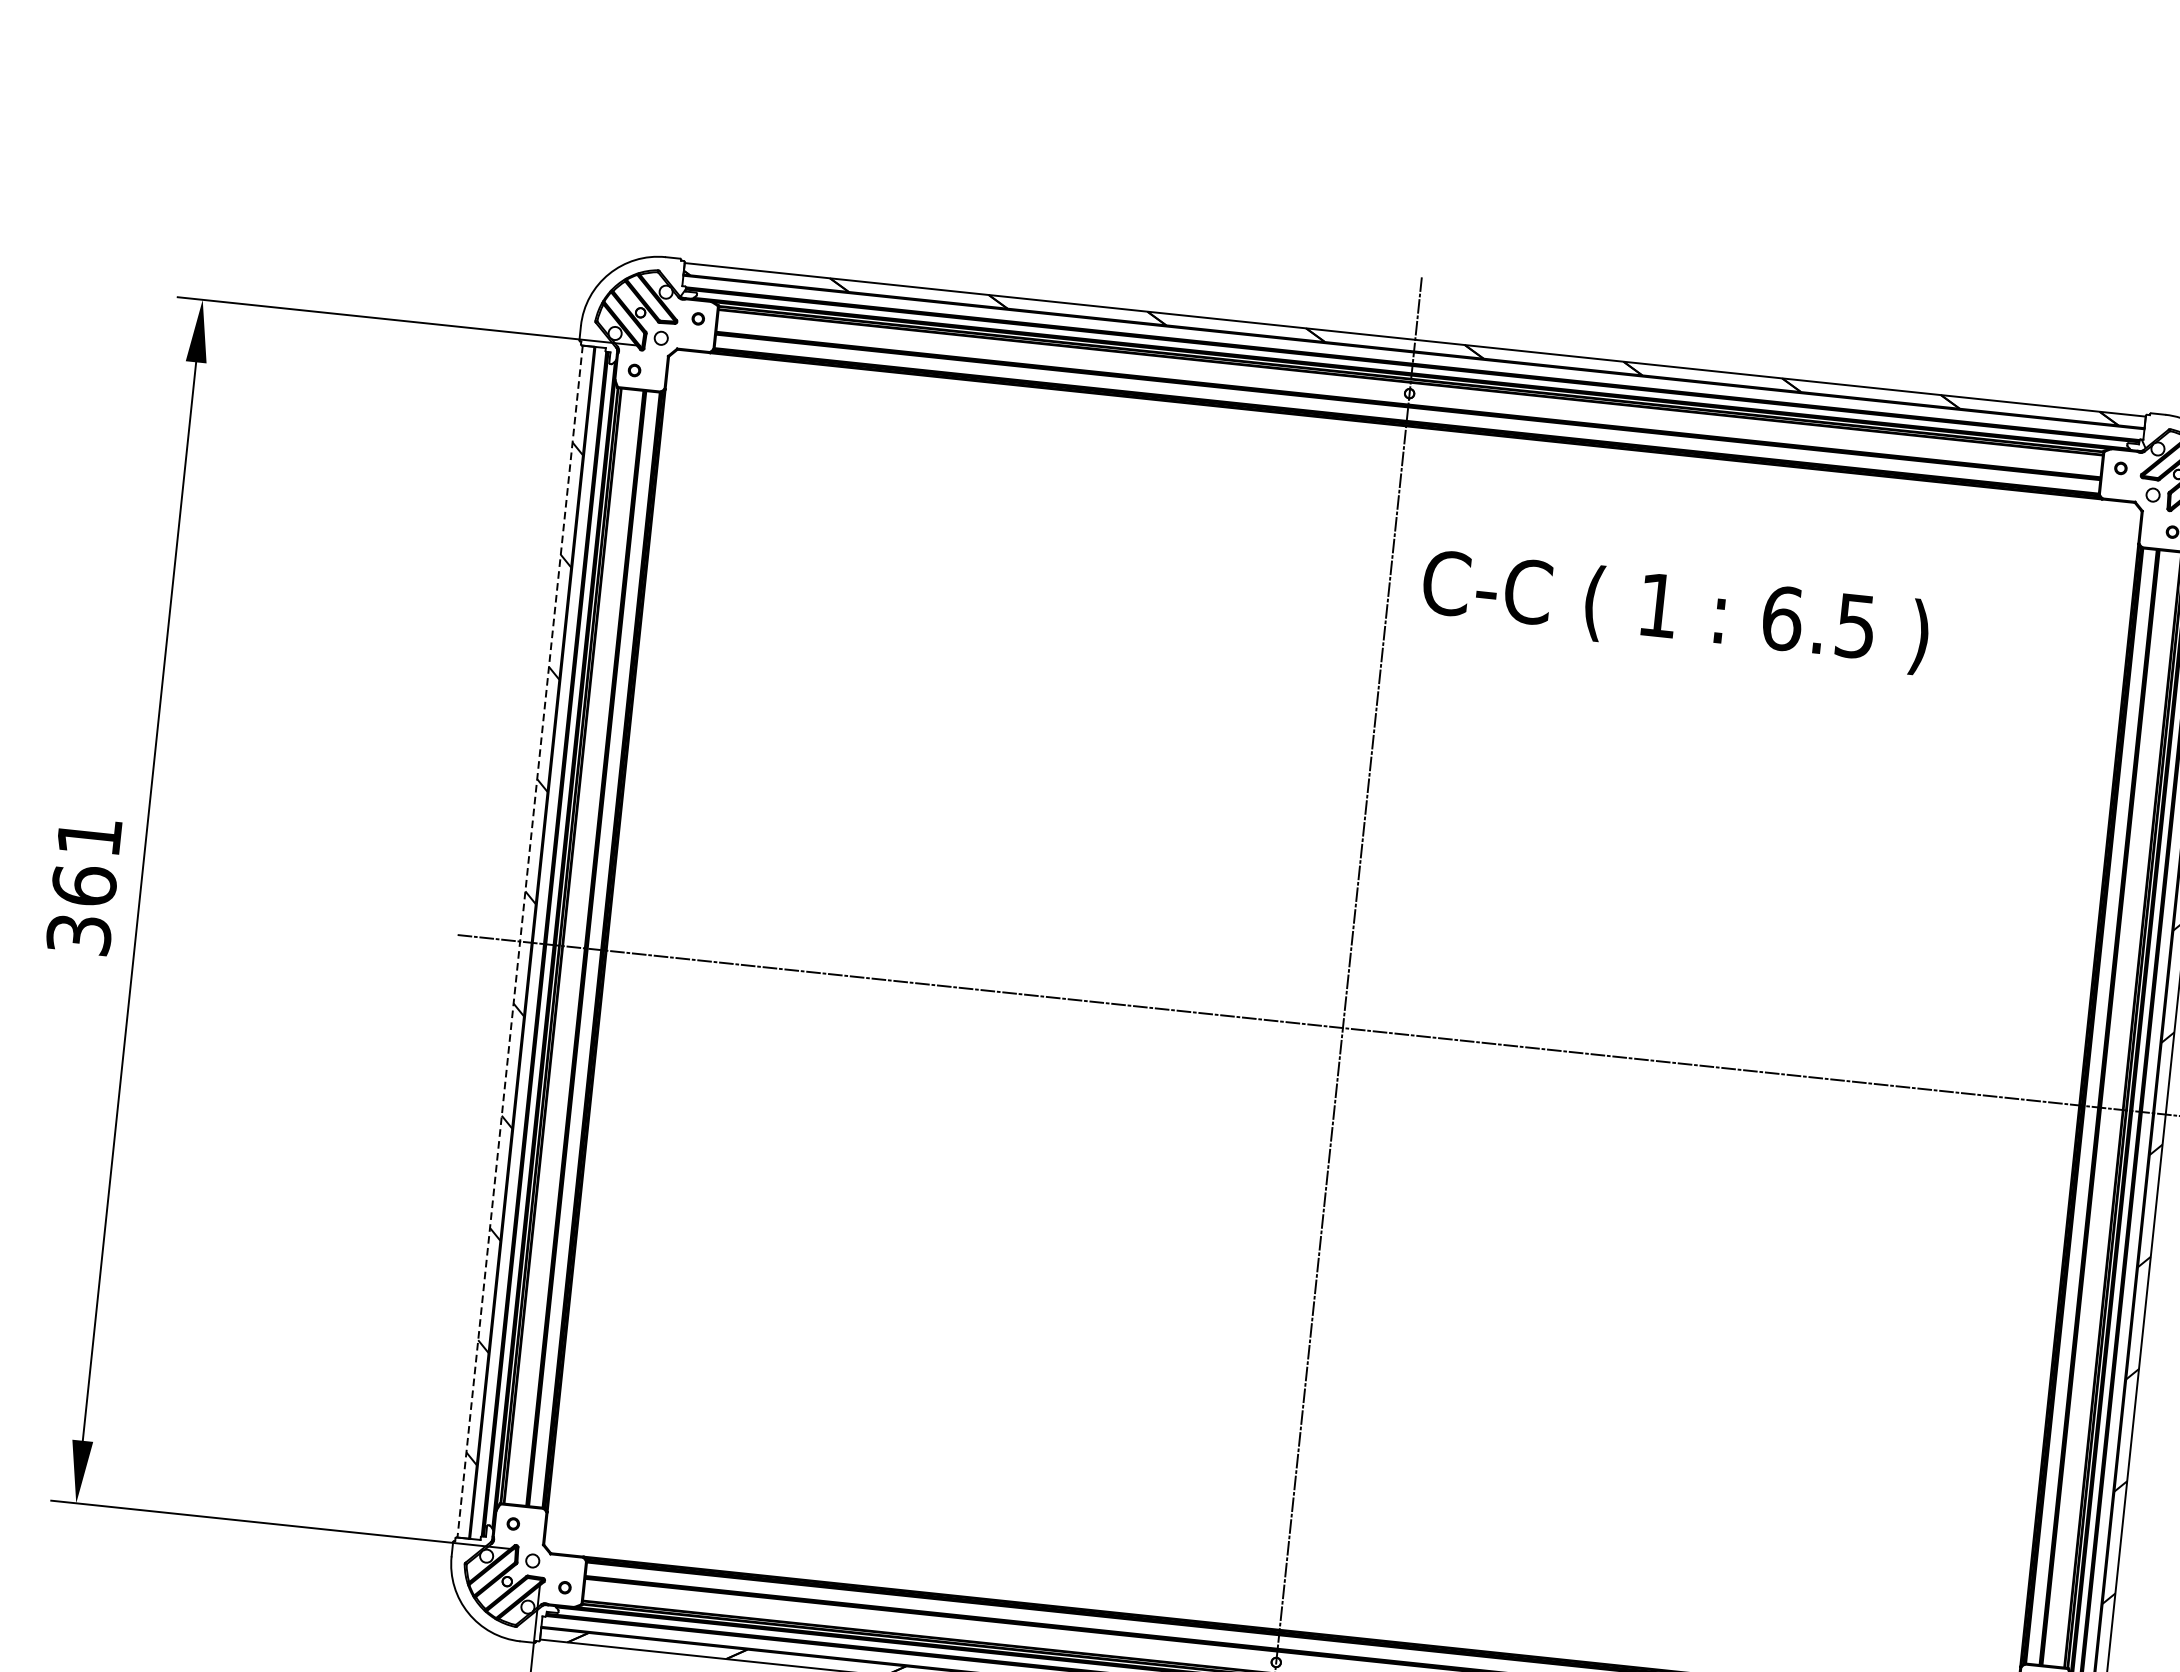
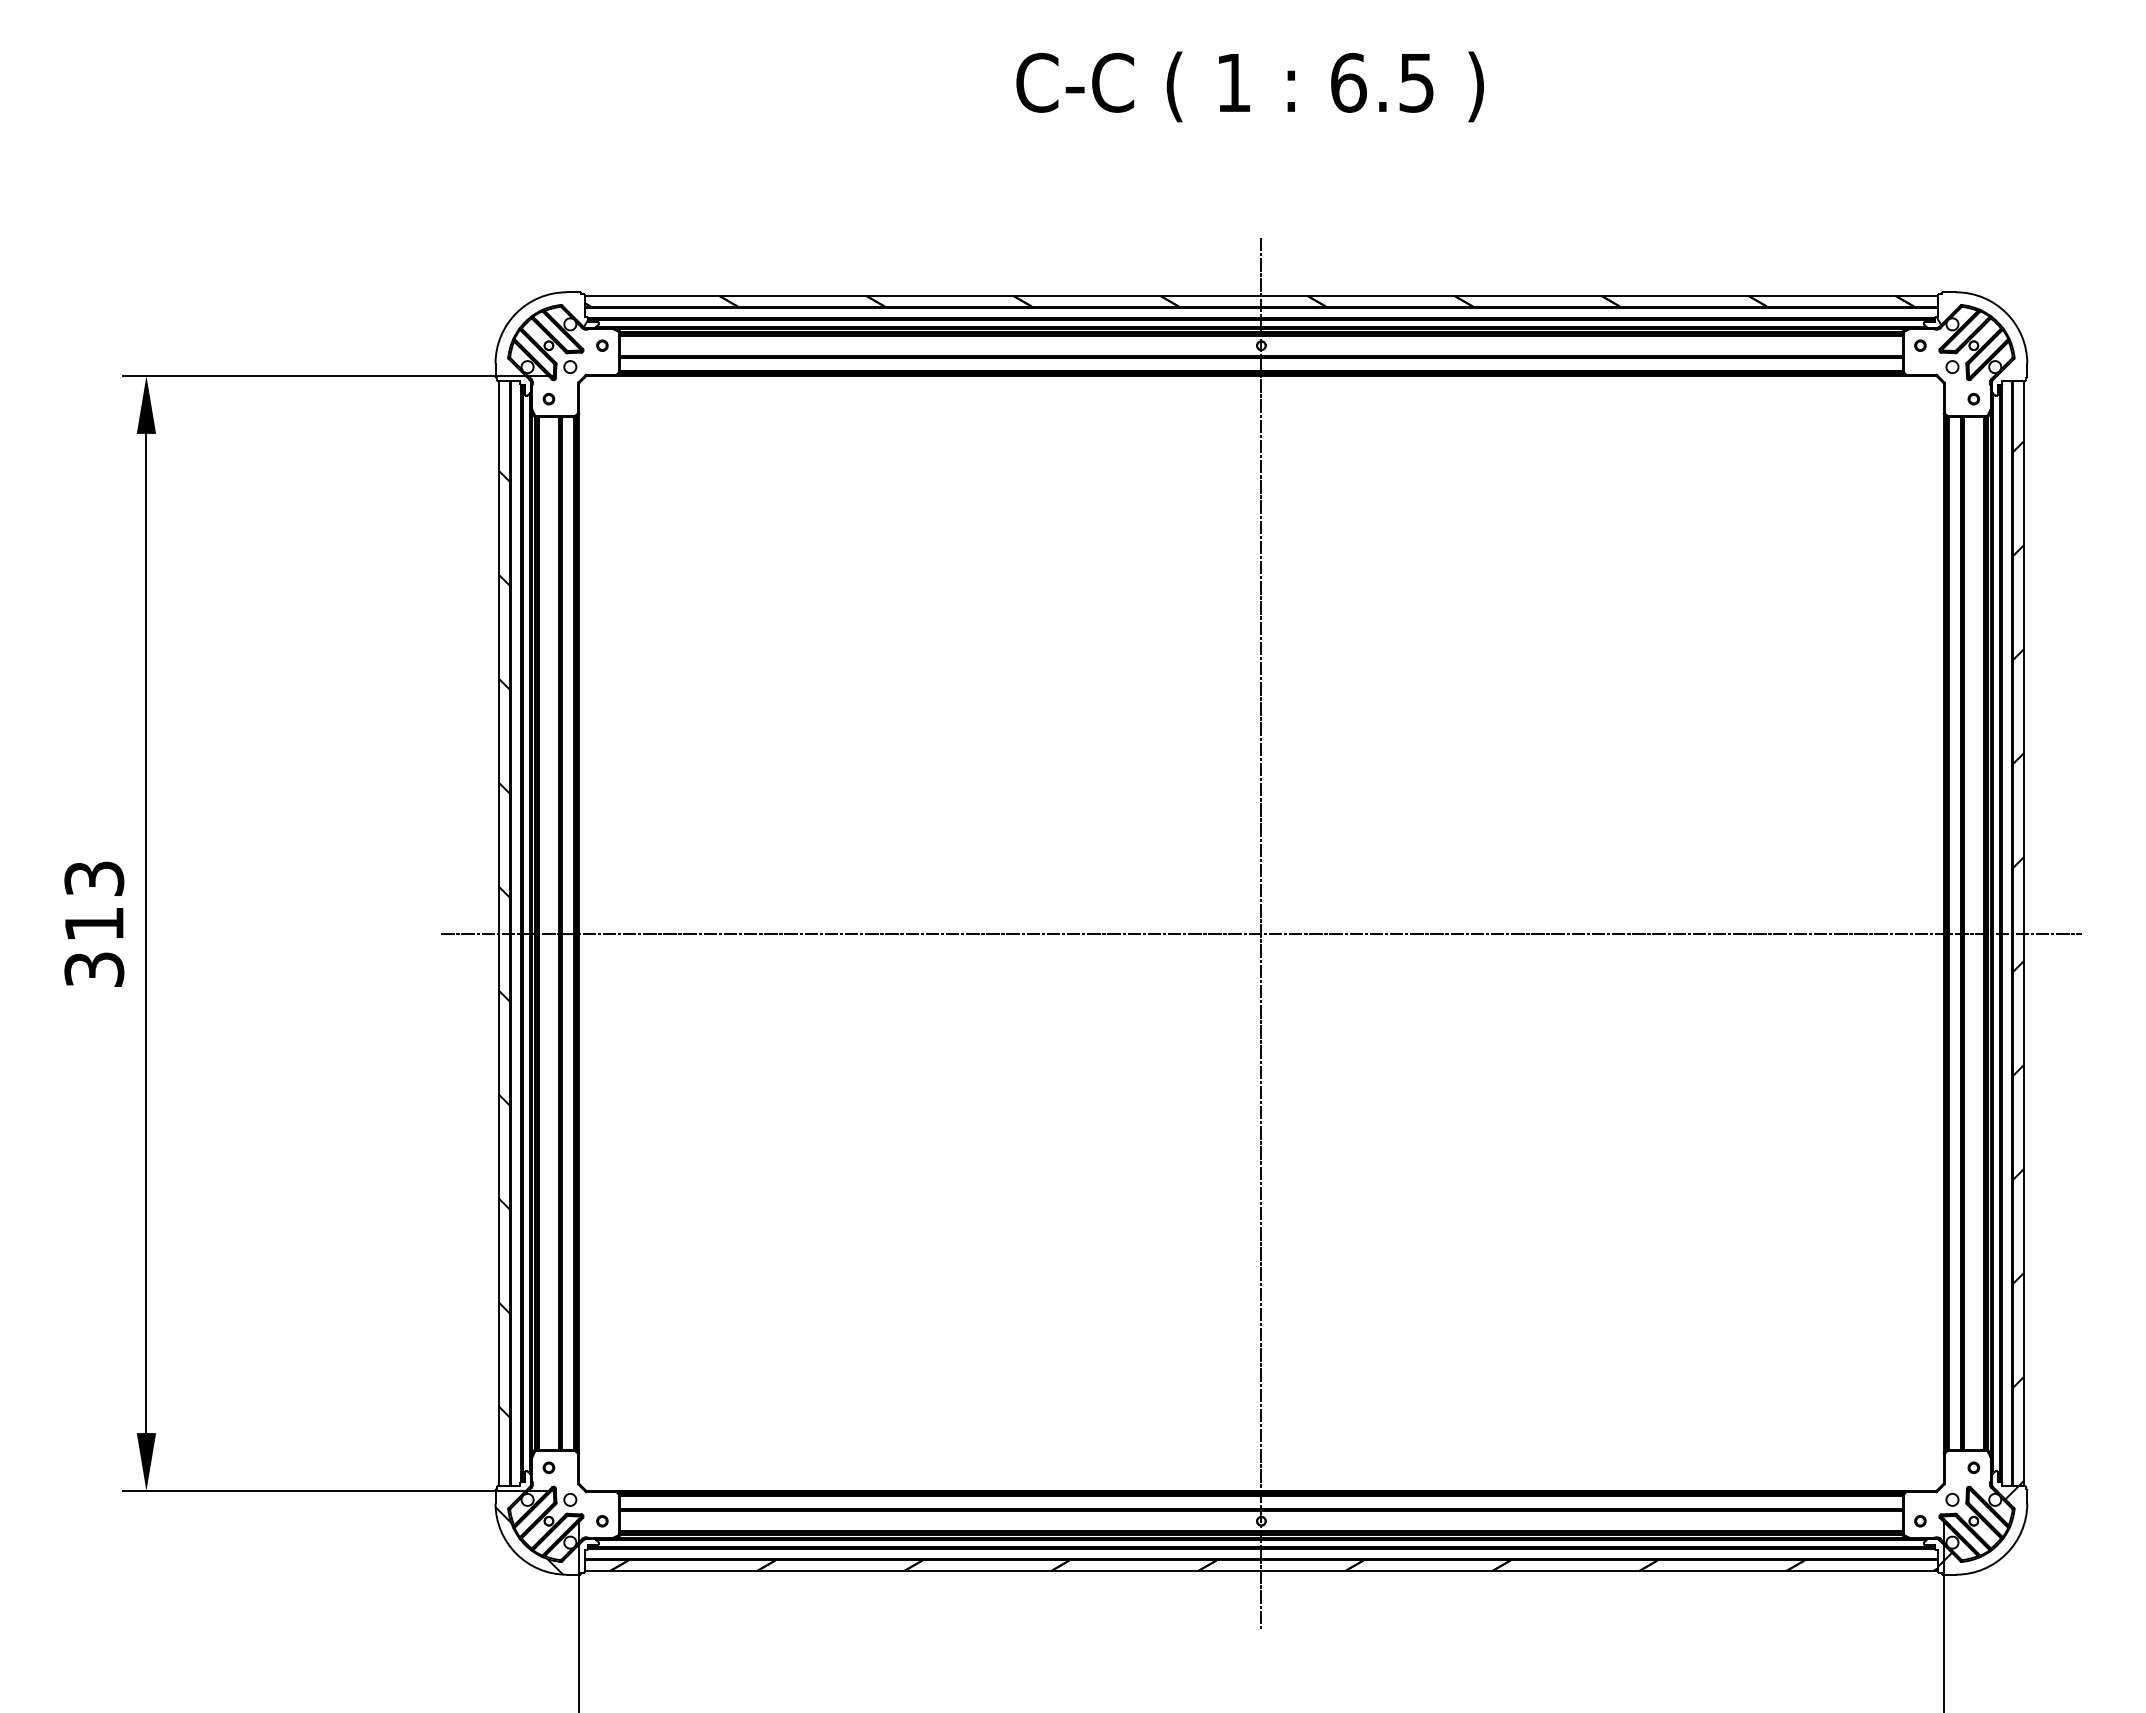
text: (1674, 611) -> (1249, 86), moved
text: (87, 861) -> (94, 901), 361 -> 313
line: (520, 942) -> (499, 934), dashed -> solid
hatch: (482, 1600) -> (528, 1540), added

